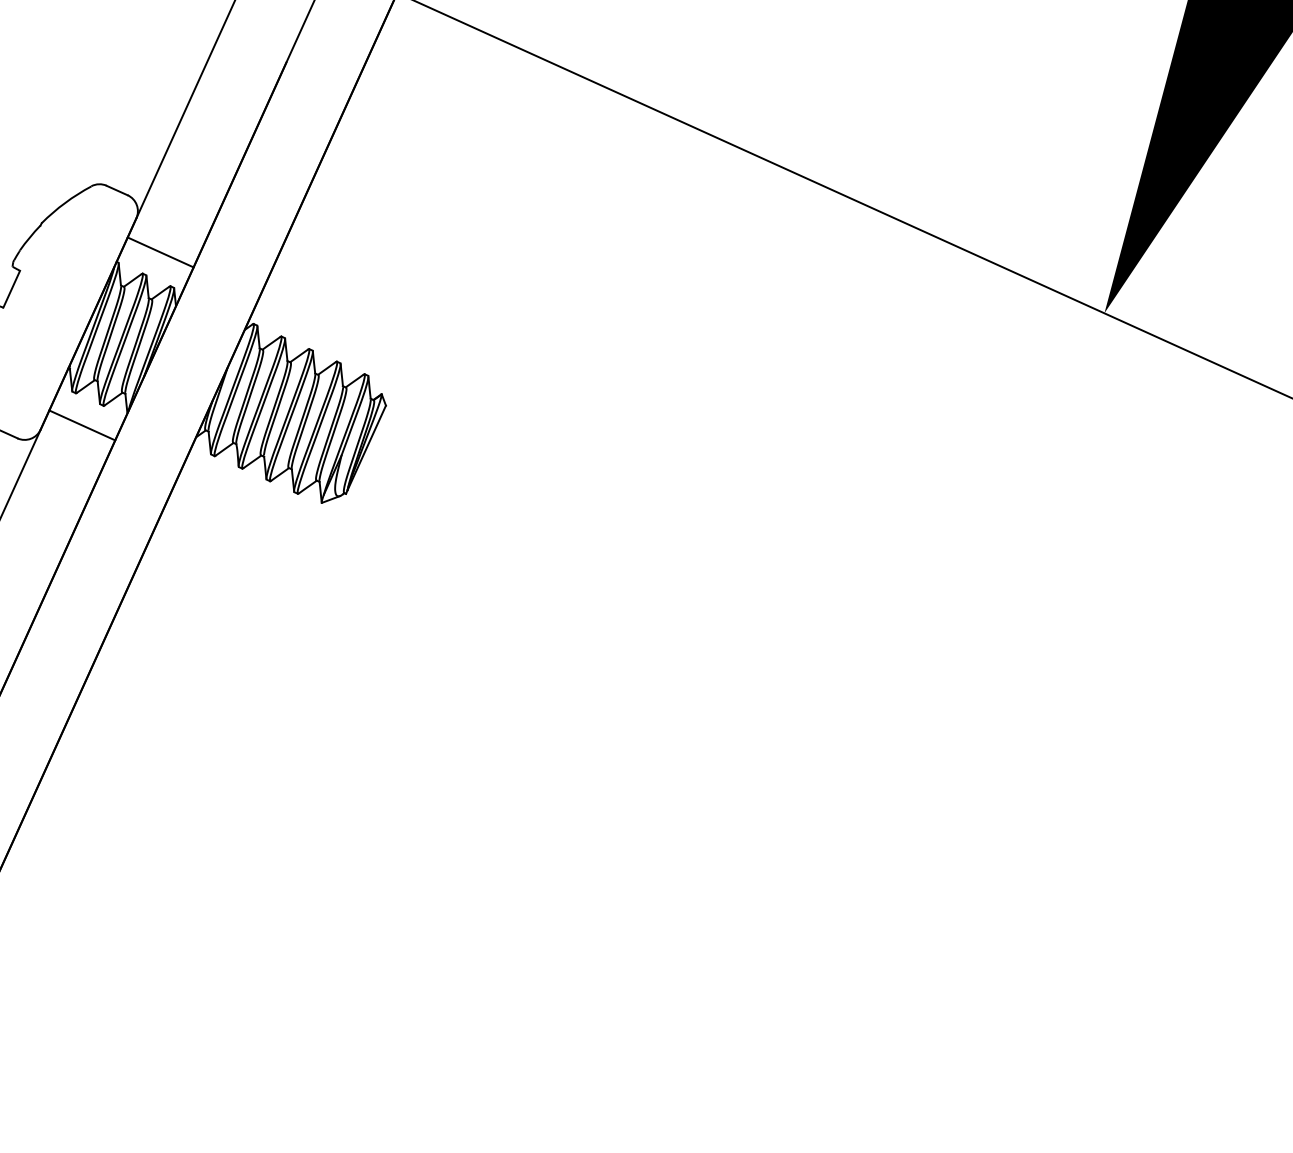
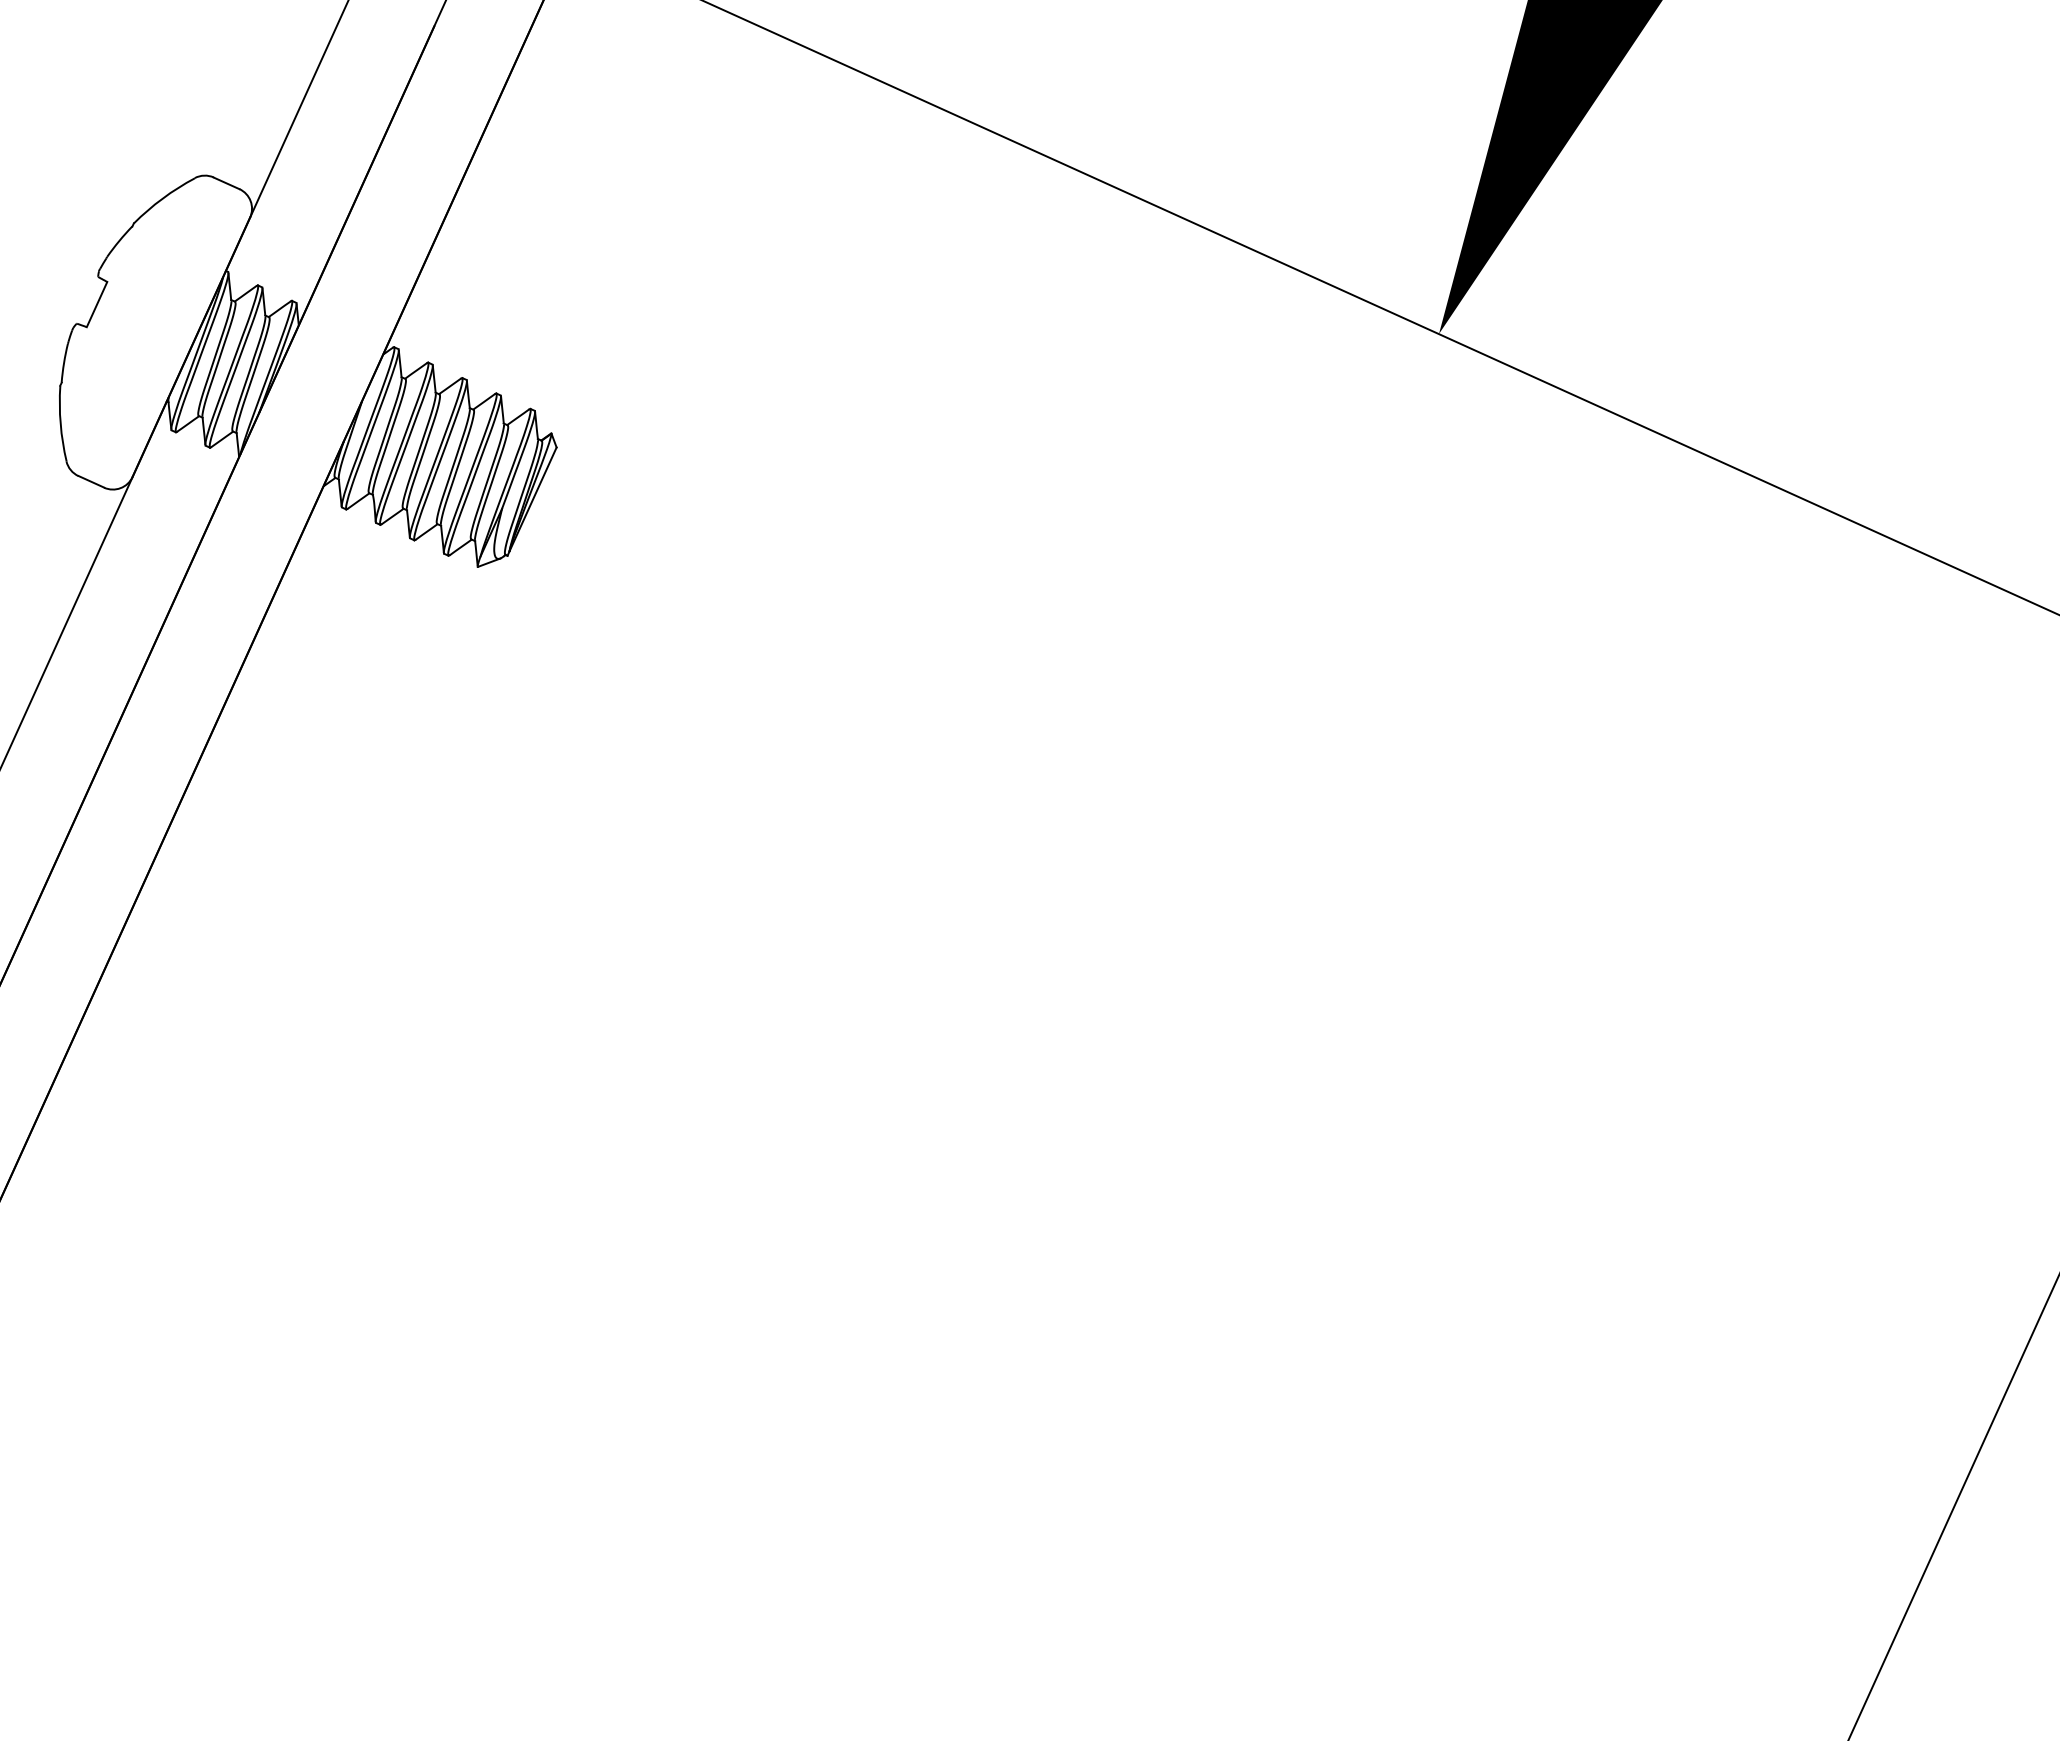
line: (160, 252) -> (279, 259), removed
line: (82, 425) -> (183, 471), removed

